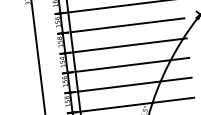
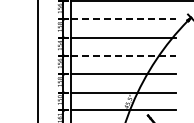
line: (127, 25) -> (123, 19), solid -> dashed
line: (132, 64) -> (123, 55), solid -> dashed

